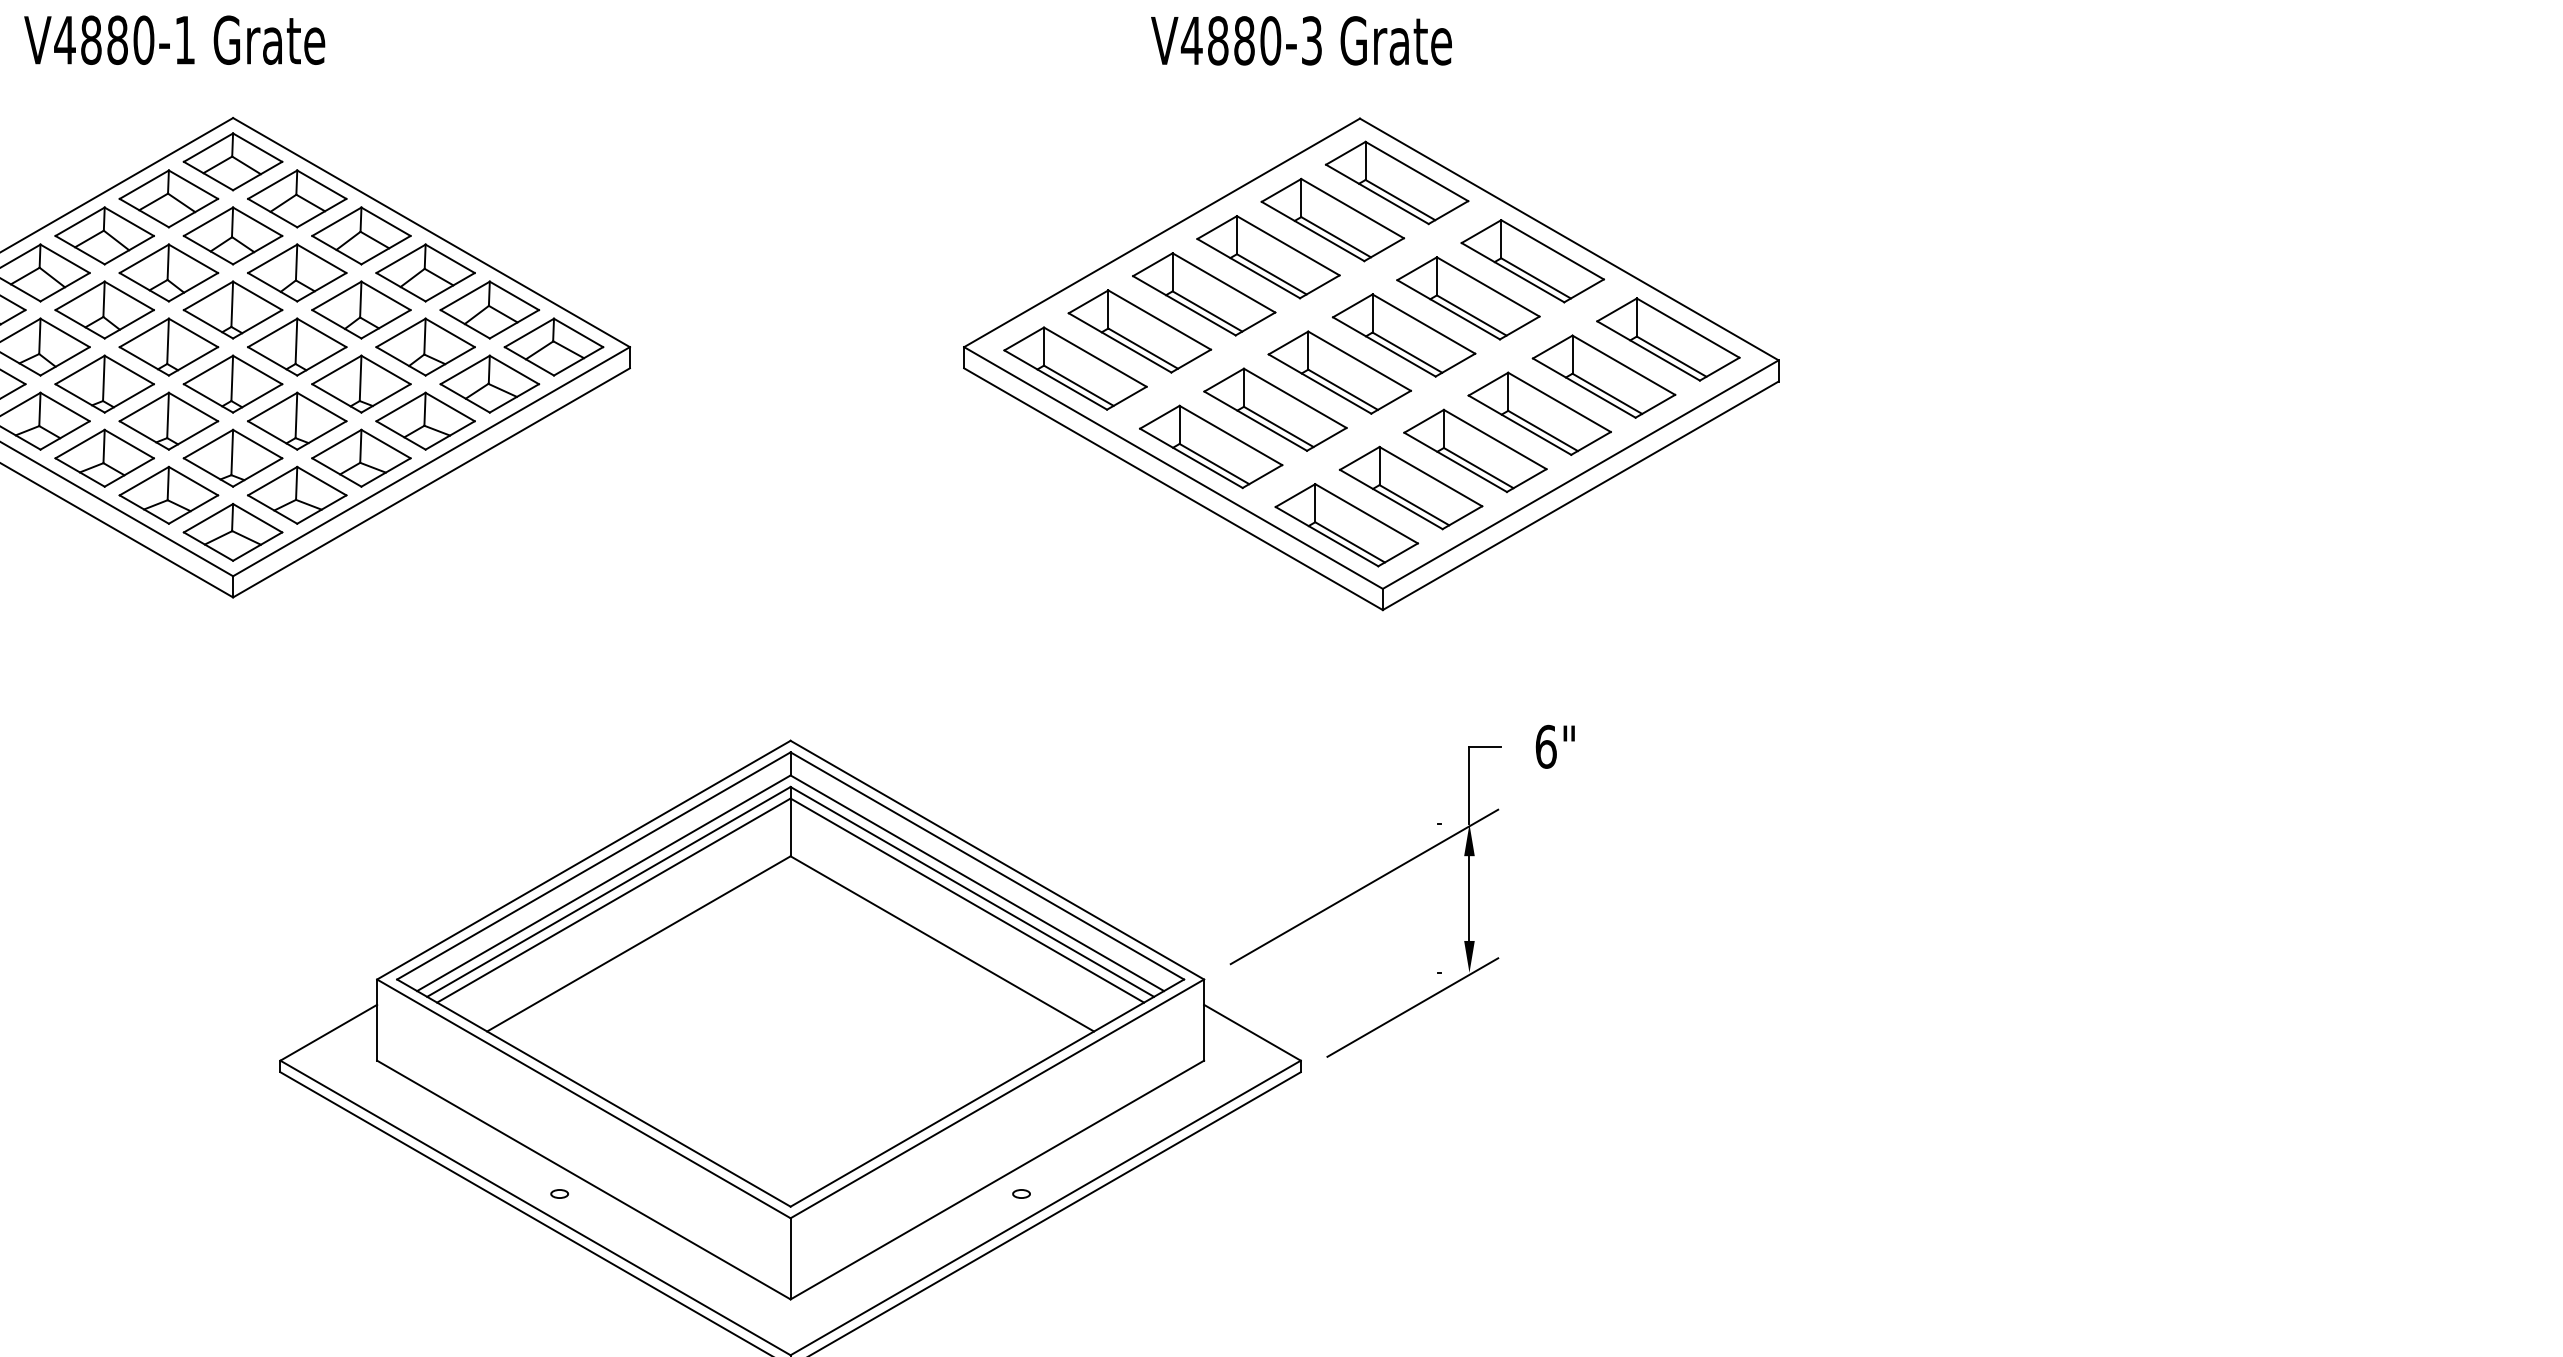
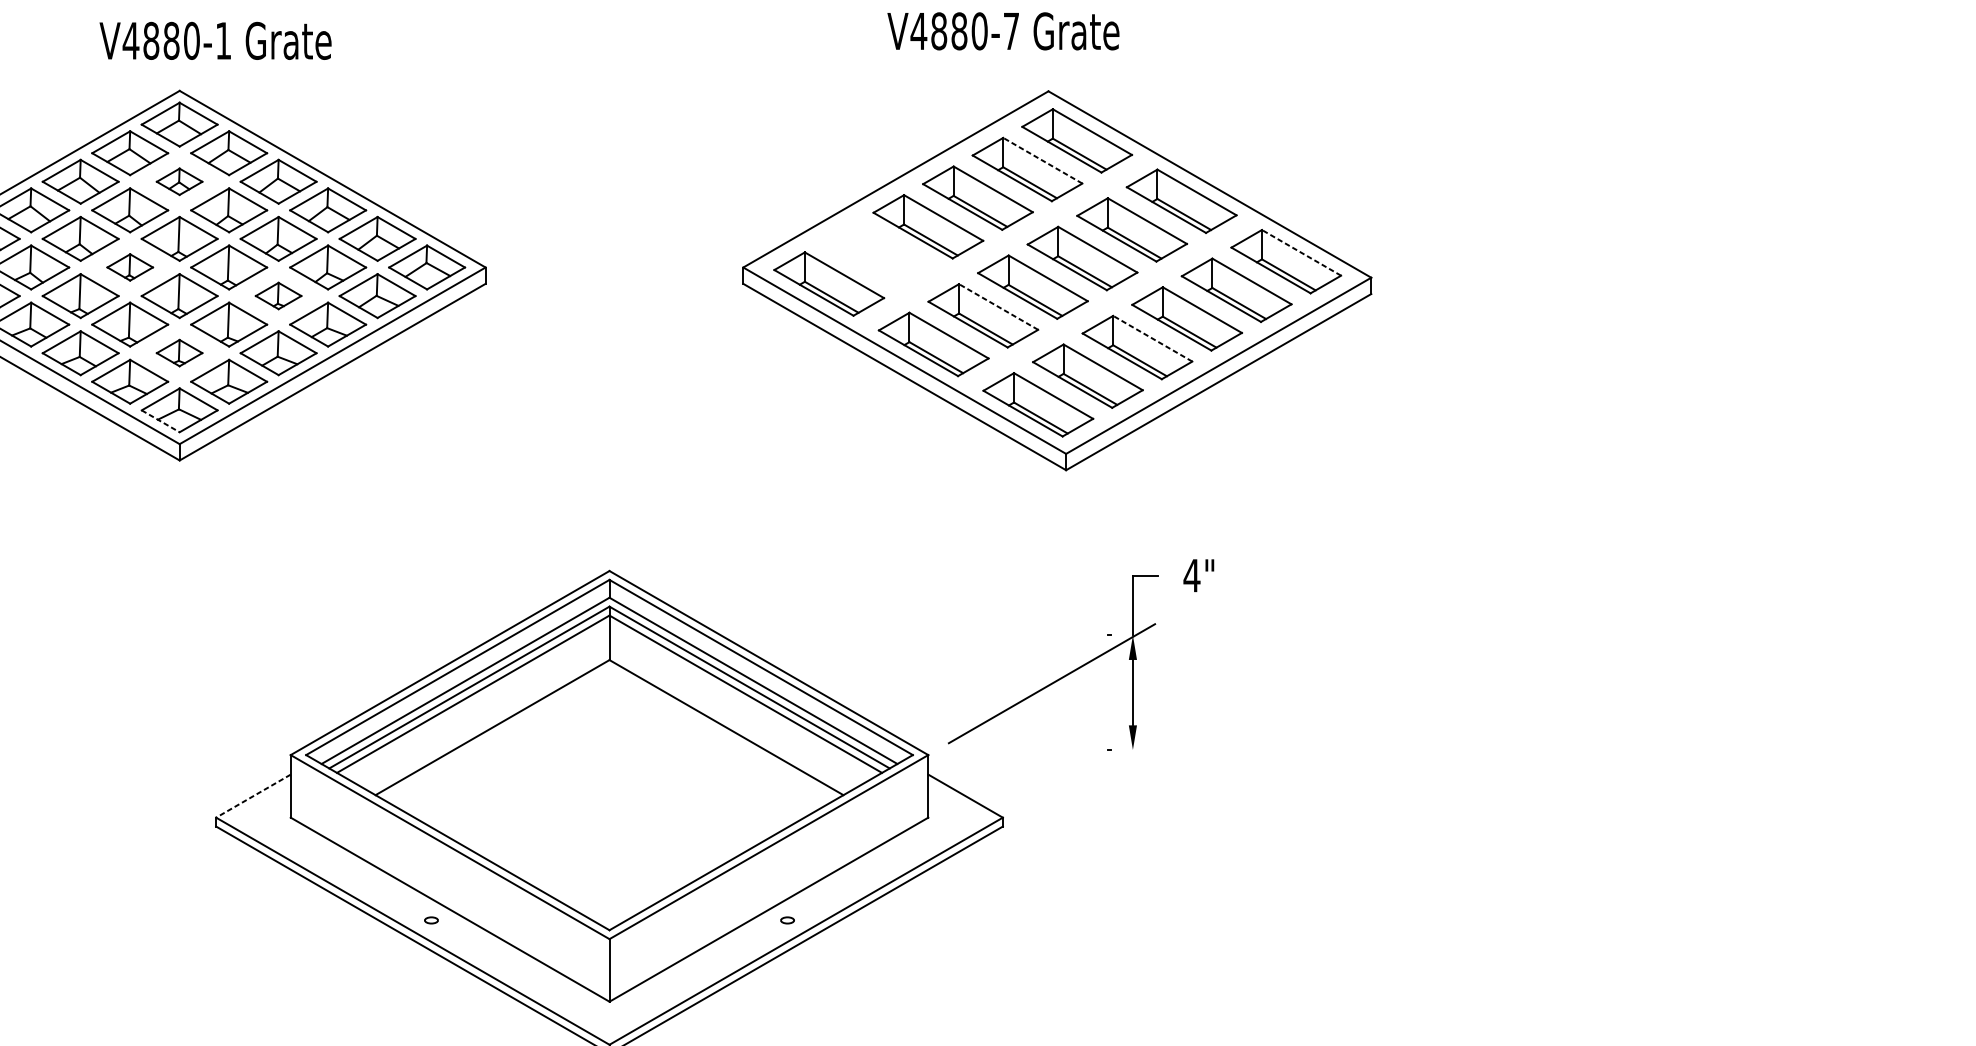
text: (174, 39) -> (215, 40), moved
text: (1311, 40) -> (1011, 31), V4880-3 -> V4880-7
line: (1352, 208) -> (1042, 160), solid -> dashed
part: (232, 235) -> (179, 181), size x0.6
line: (1687, 327) -> (1301, 252), solid -> dashed
part: (1139, 331) -> (878, 255), removed
part: (168, 346) -> (129, 267), size x0.6
part: (361, 383) -> (278, 295), size x0.6
line: (1294, 398) -> (998, 307), solid -> dashed
line: (1494, 439) -> (1152, 338), solid -> dashed
part: (232, 457) -> (179, 352), size x0.6
line: (208, 546) -> (160, 421), solid -> dashed
text: (1546, 746) -> (1192, 575), 6" -> 4"
line: (1412, 1007) -> (1089, 776), removed
line: (328, 1032) -> (253, 795), solid -> dashed

